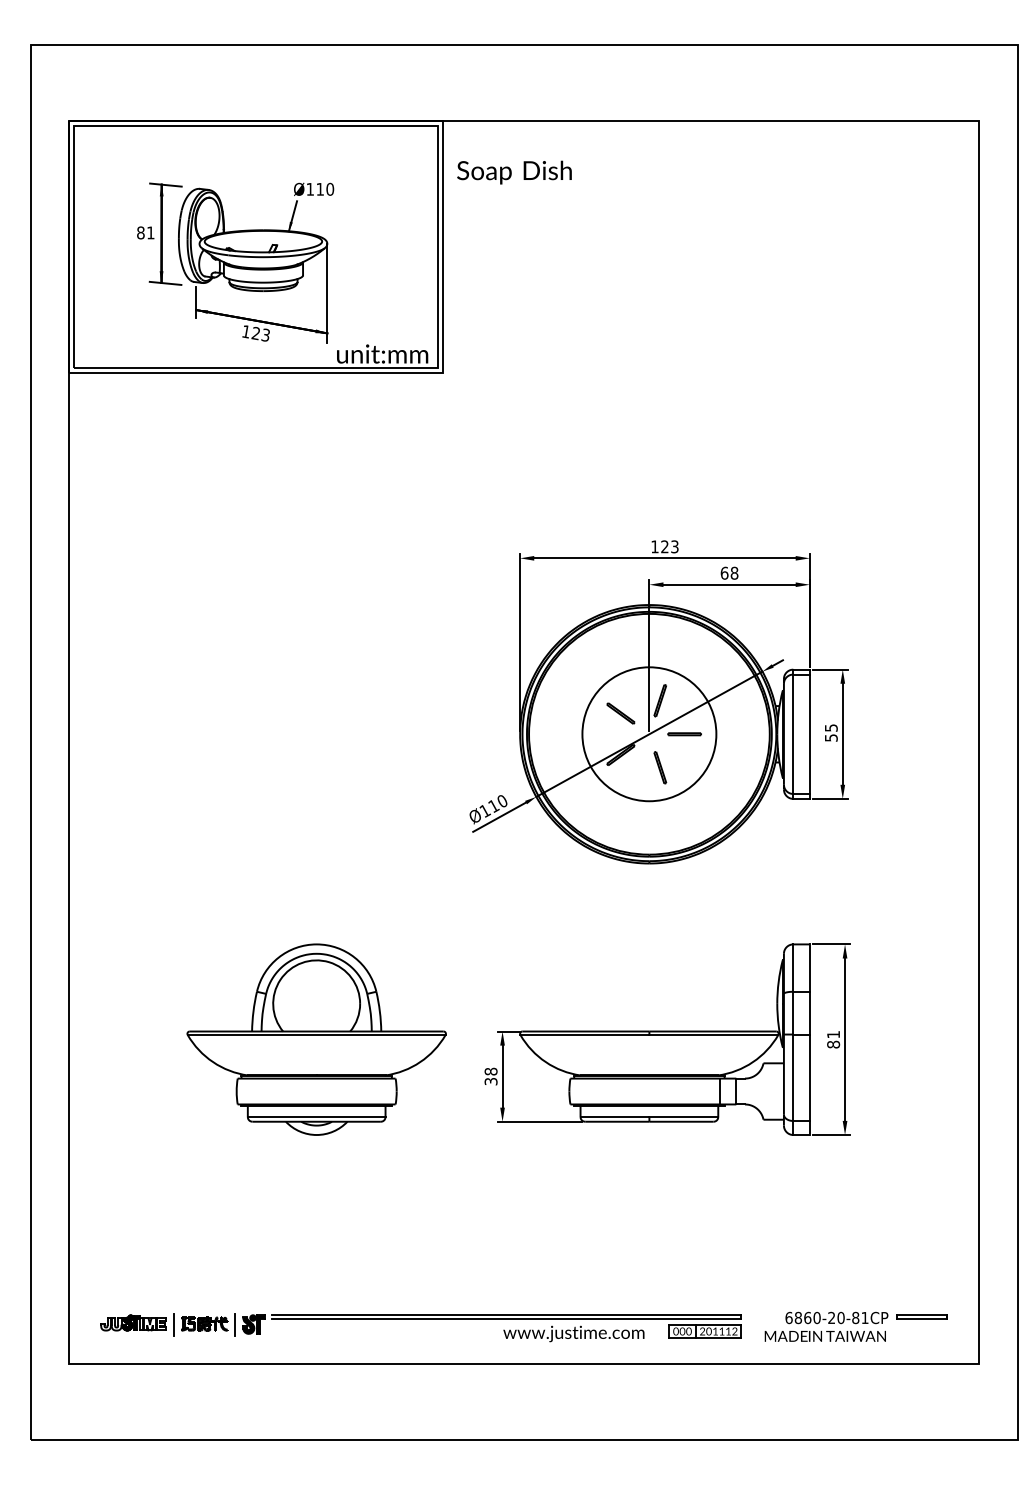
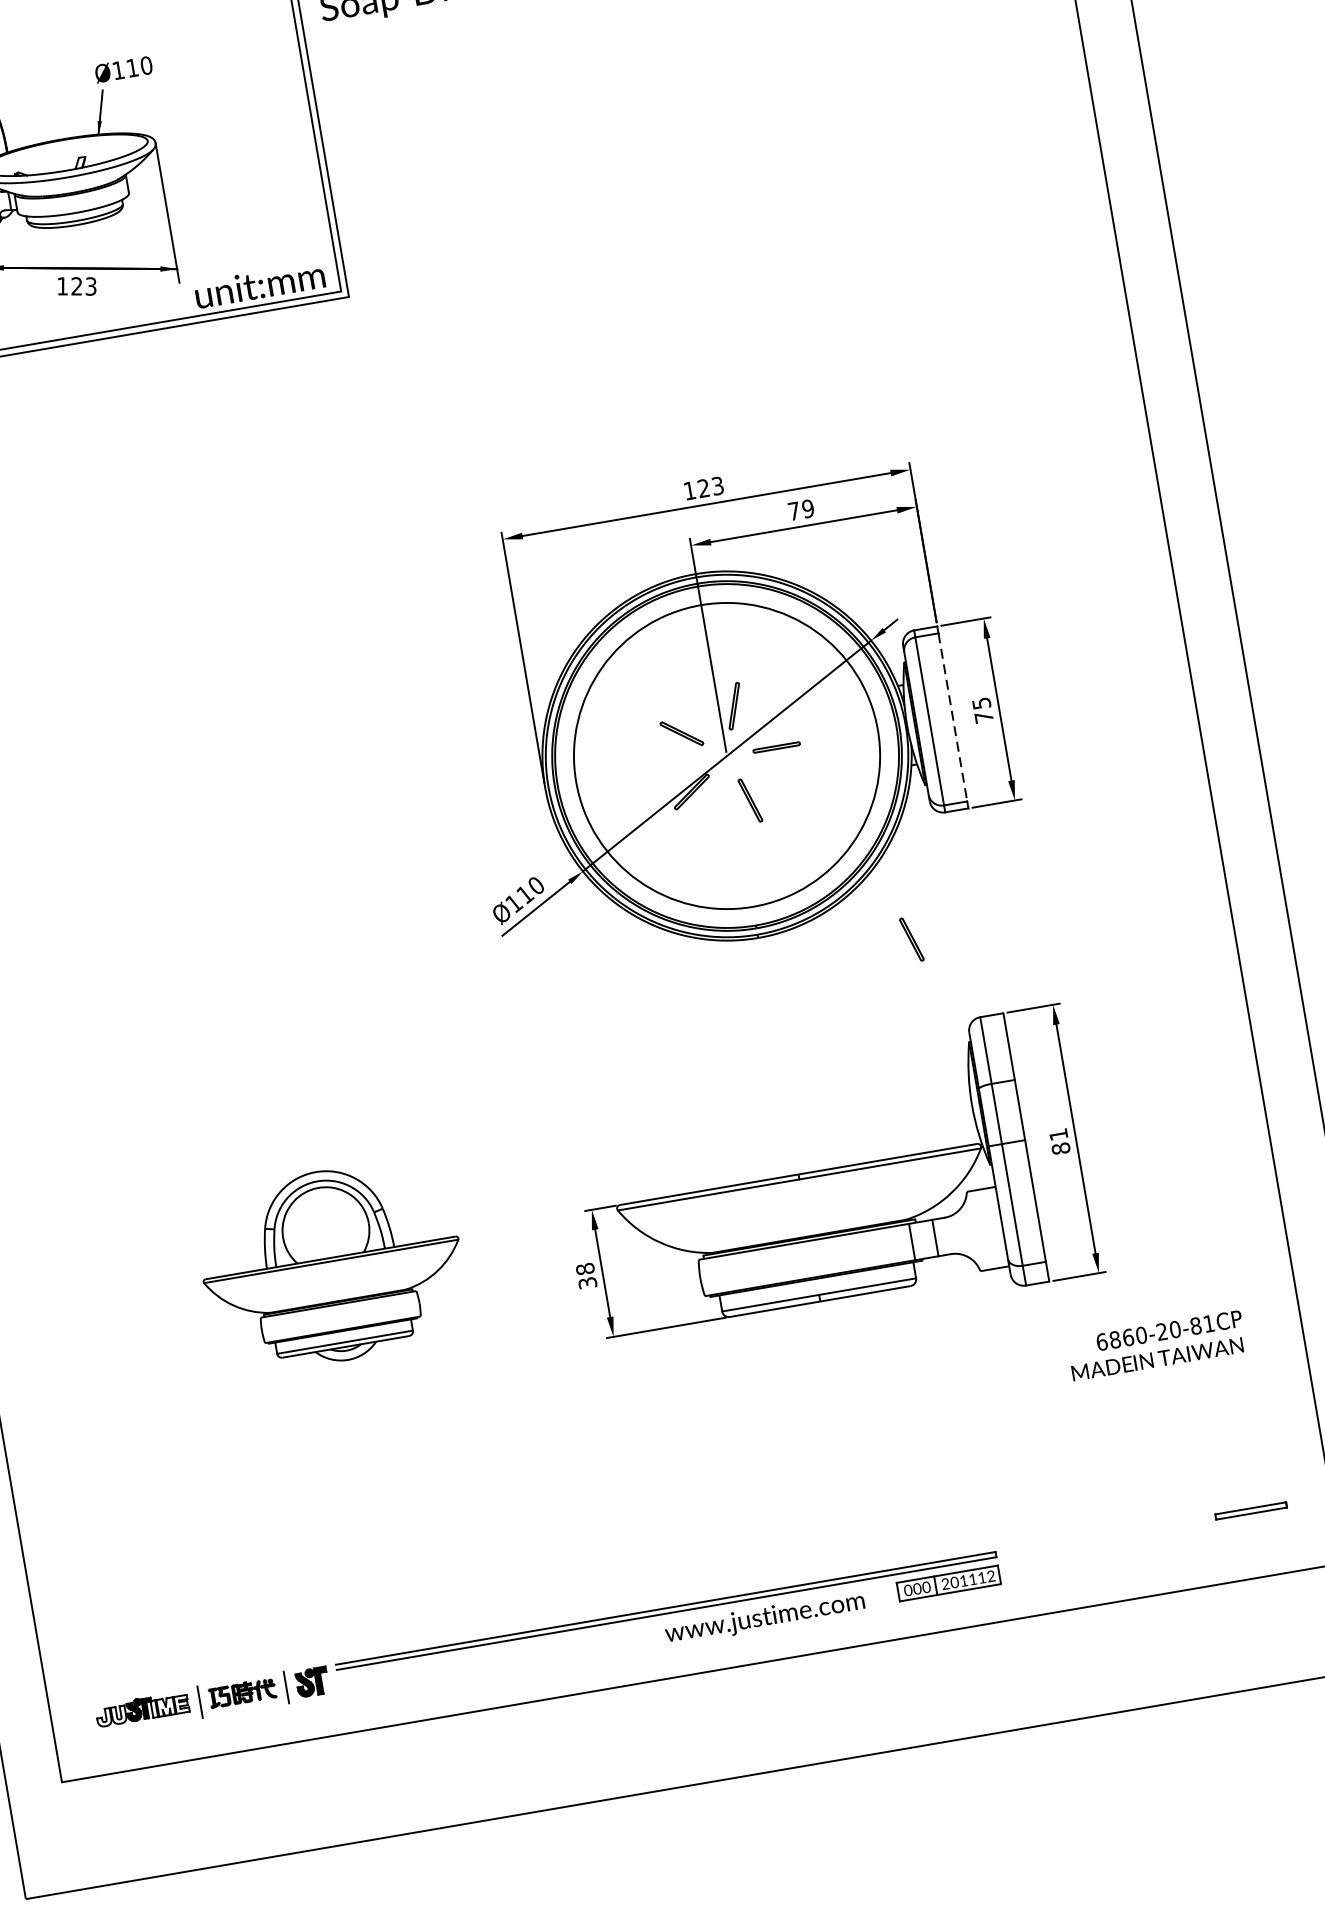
text: (729, 572) -> (800, 508), 68 -> 79
circle: (649, 734) -> (727, 756), size x1.6
line: (809, 734) -> (952, 717), solid -> dashed
text: (831, 737) -> (984, 716), 55 -> 75
line: (755, 882) -> (912, 939), added
part: (316, 1039) -> (331, 1265), size x0.7
text: (826, 1326) -> (1156, 1345), moved

